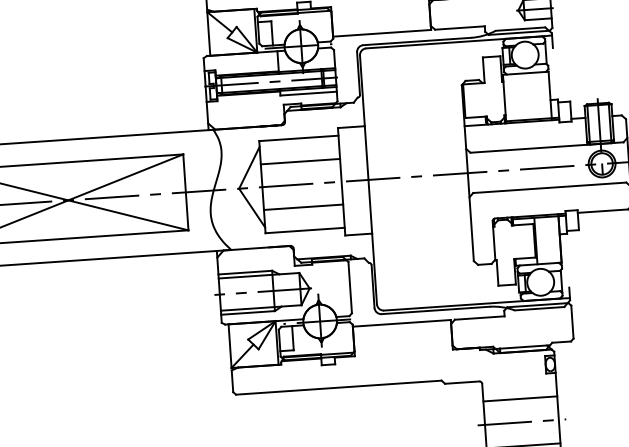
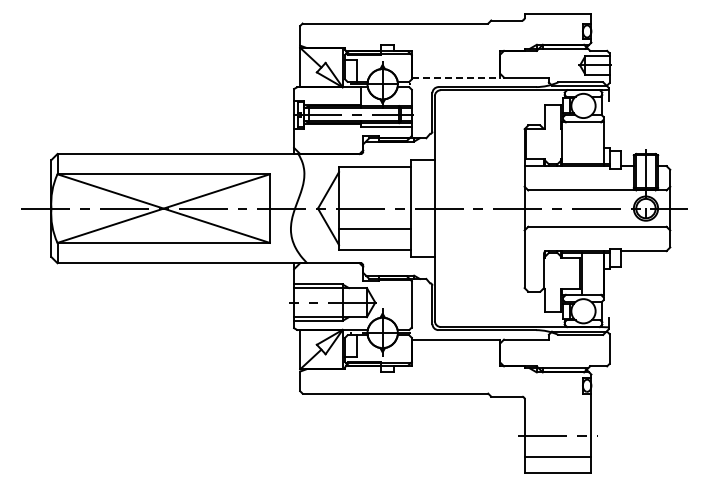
line: (382, 33) -> (456, 77), solid -> dashed
line: (300, 162) -> (374, 188), removed
line: (519, 398) -> (557, 414), removed

